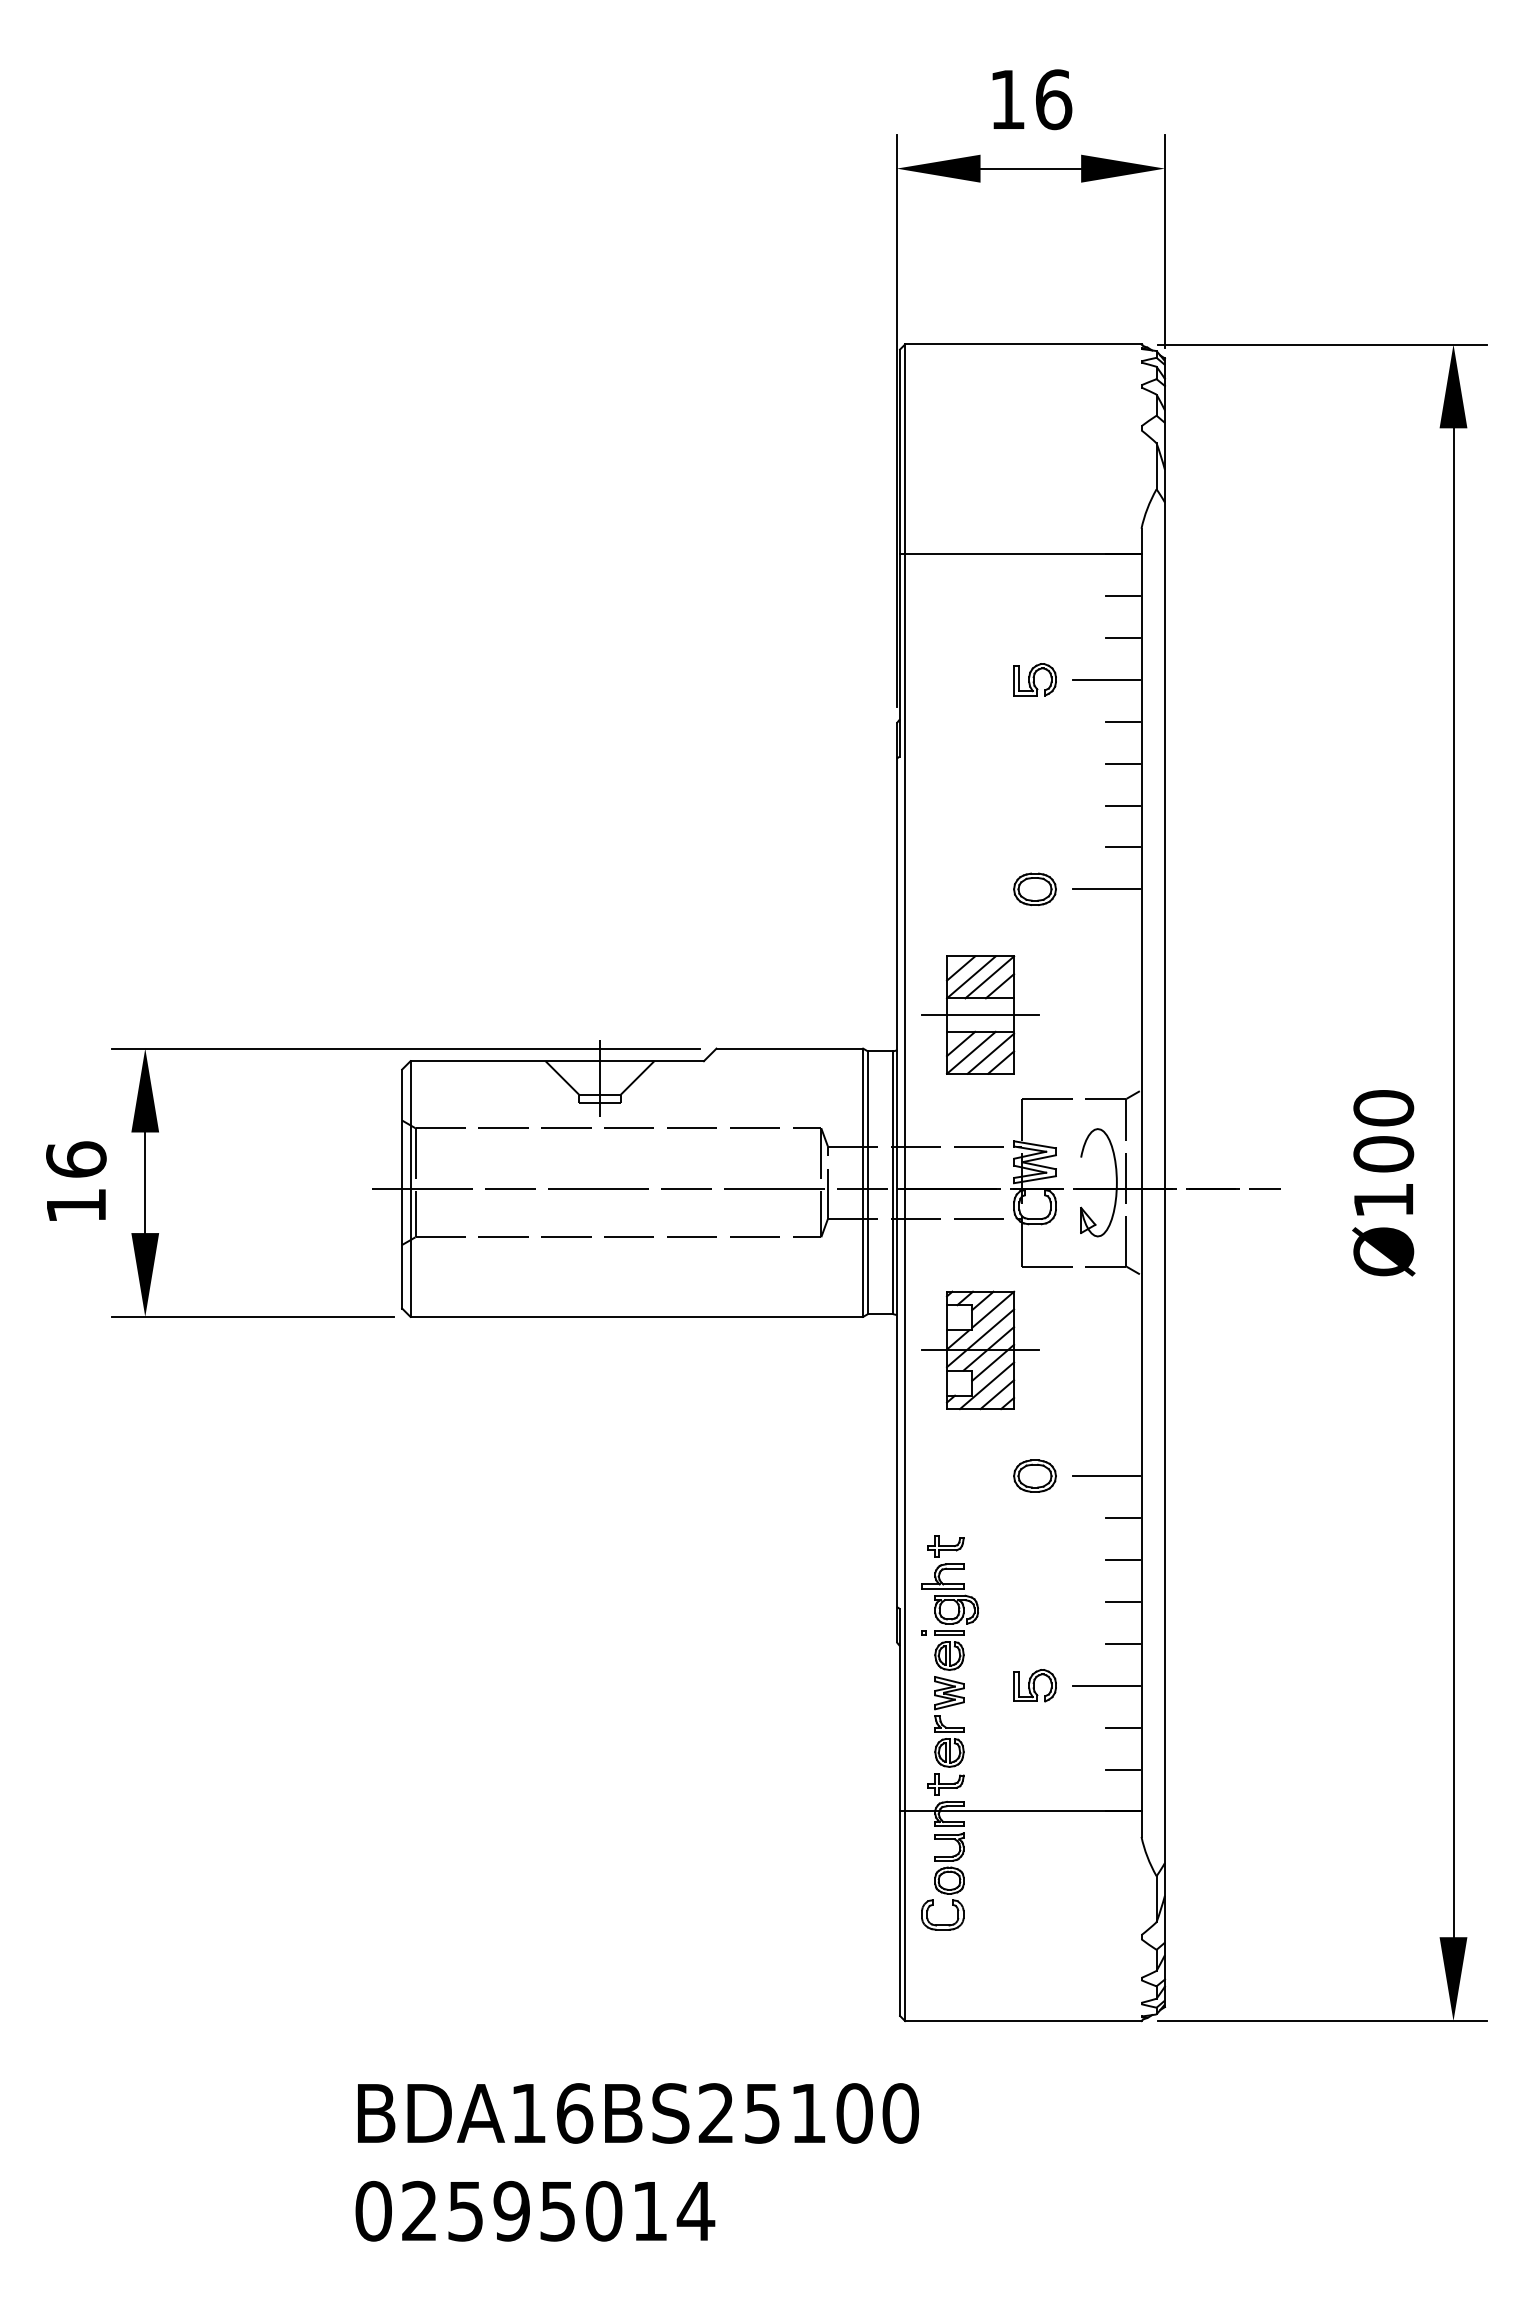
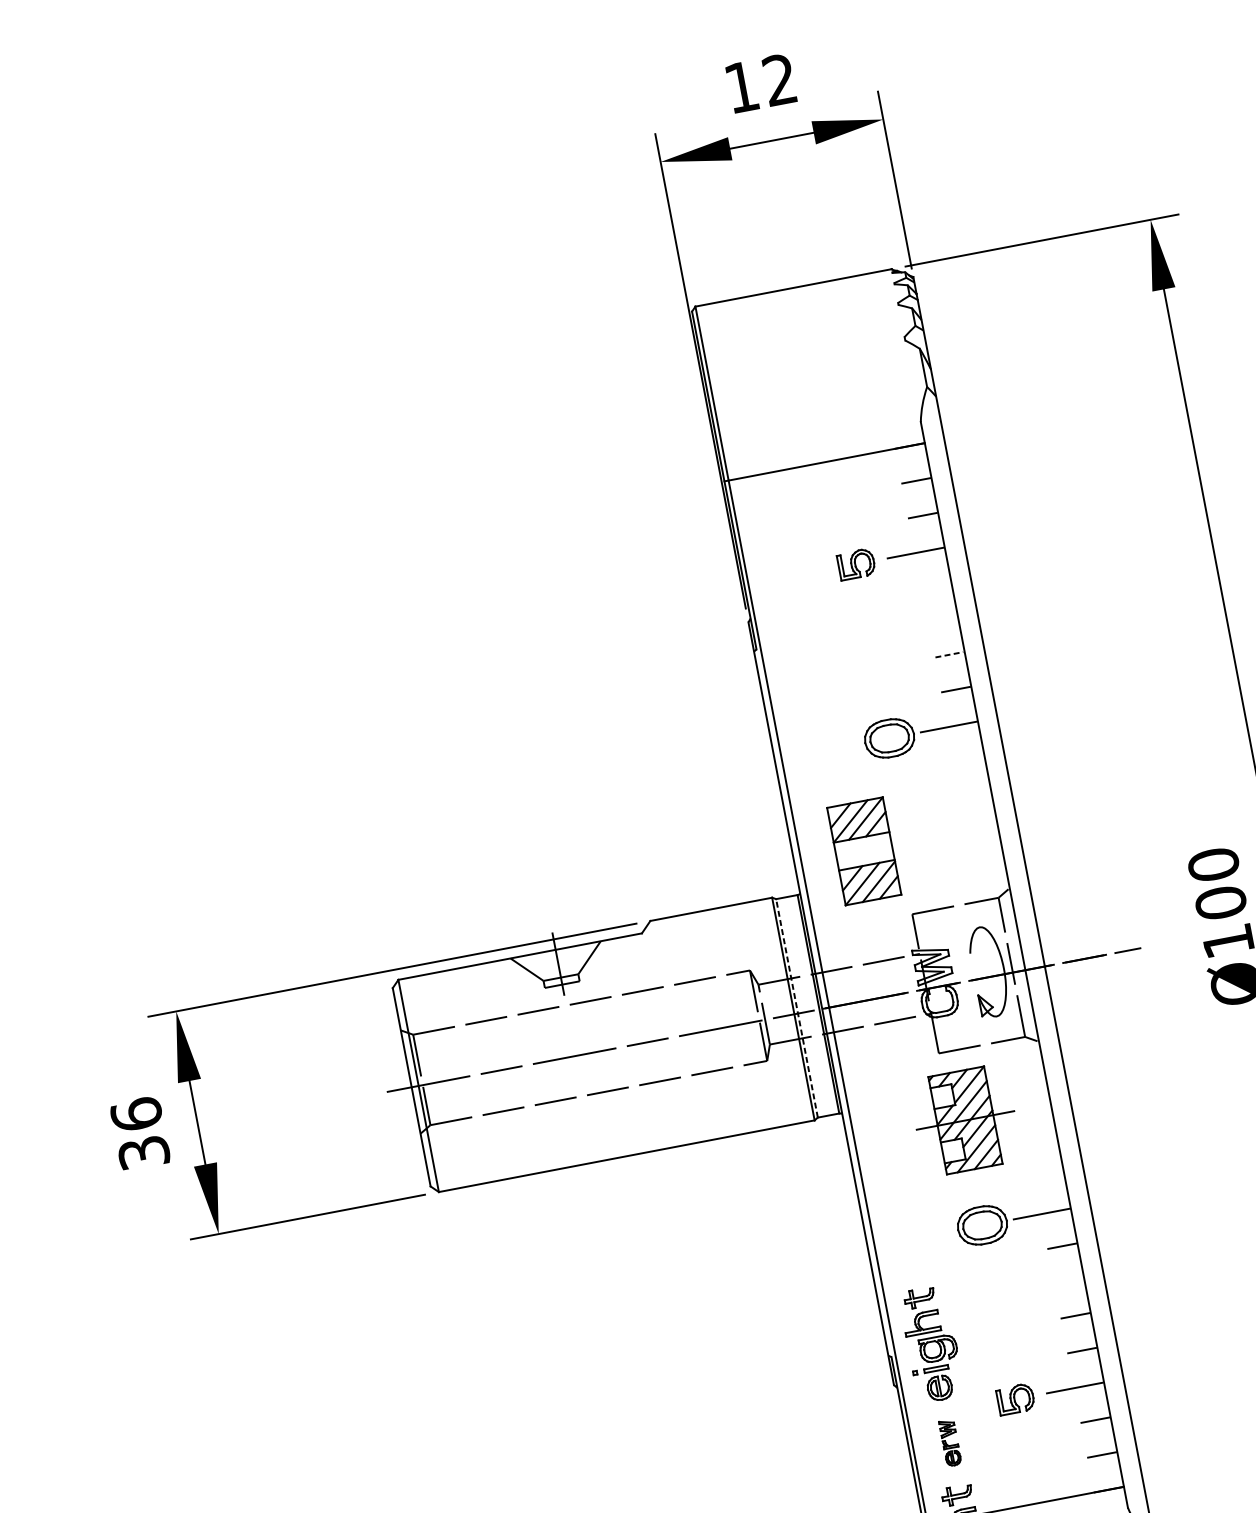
text: (1054, 99) -> (780, 79), 16 -> 12
line: (1122, 721) -> (935, 585), removed
line: (1122, 763) -> (942, 620), removed
line: (1123, 805) -> (949, 654), solid -> dashed
part: (1034, 888) -> (888, 737), size x1.4
line: (980, 1015) -> (864, 851), removed
line: (867, 1182) -> (796, 1008), solid -> dashed
text: (76, 1205) -> (144, 1152), 16 -> 36
part: (980, 1350) -> (965, 1120), moved
part: (1034, 1475) -> (981, 1224), size x1.4
line: (1122, 1559) -> (1068, 1280), removed
part: (949, 1721) -> (950, 1442), size x0.6

